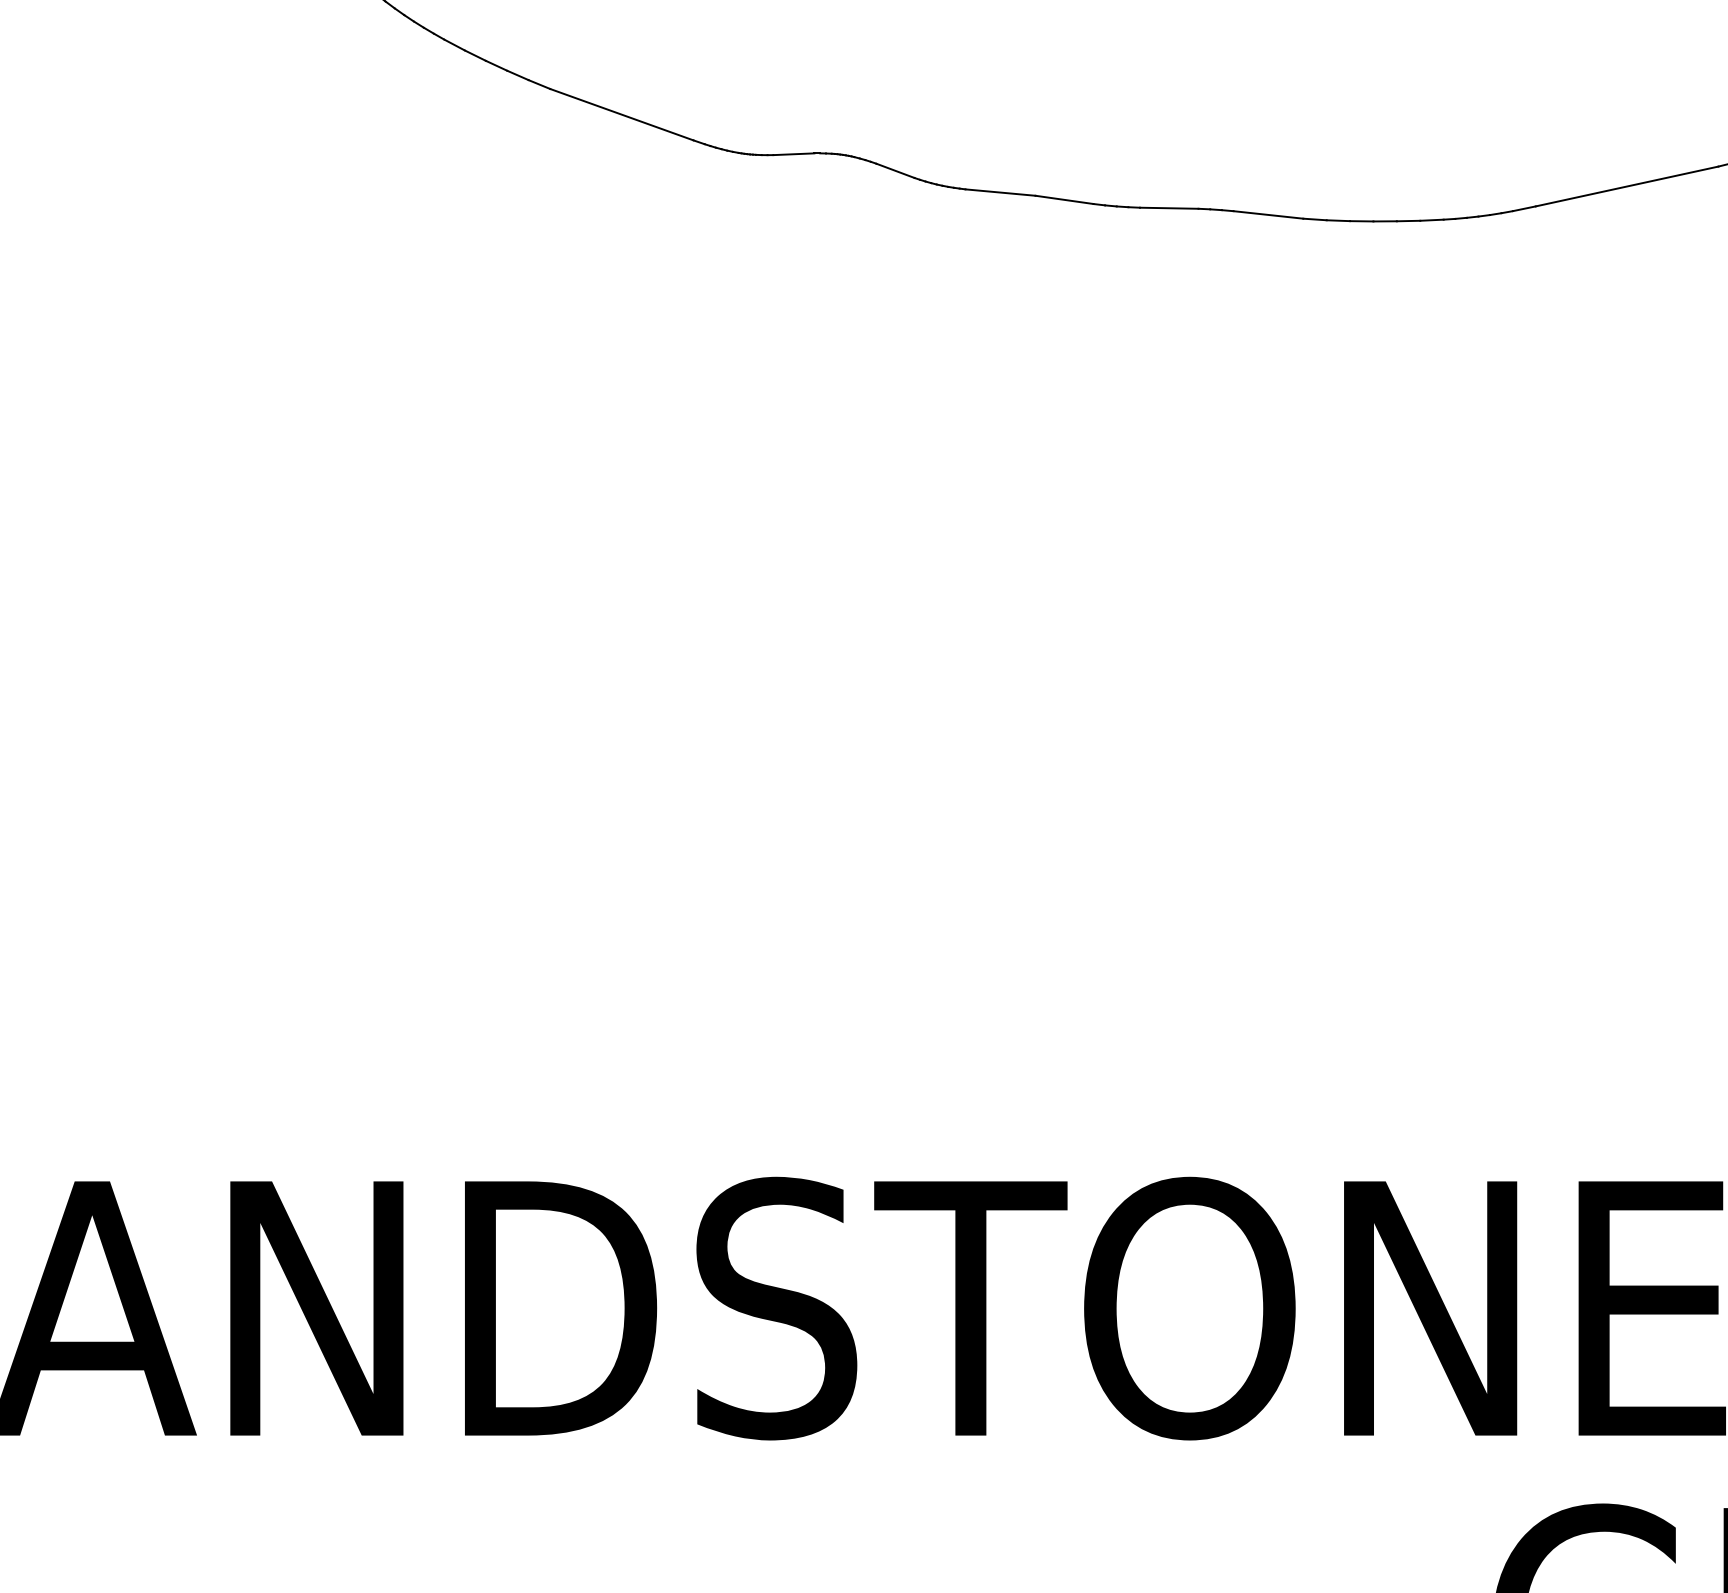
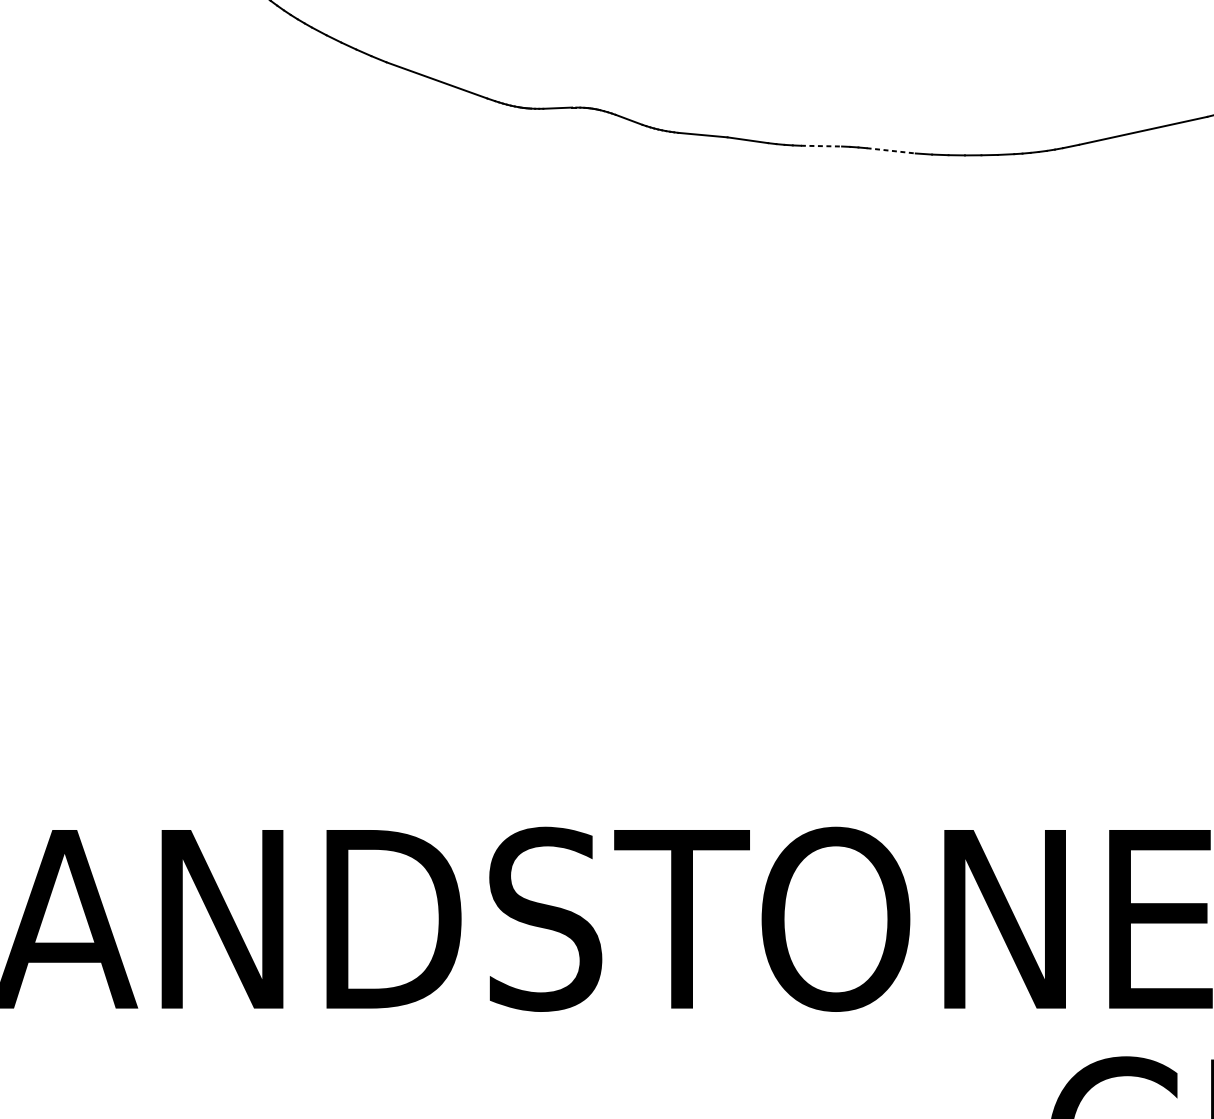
line: (1169, 208) -> (821, 146), solid -> dashed
line: (1268, 215) -> (891, 151), solid -> dashed

